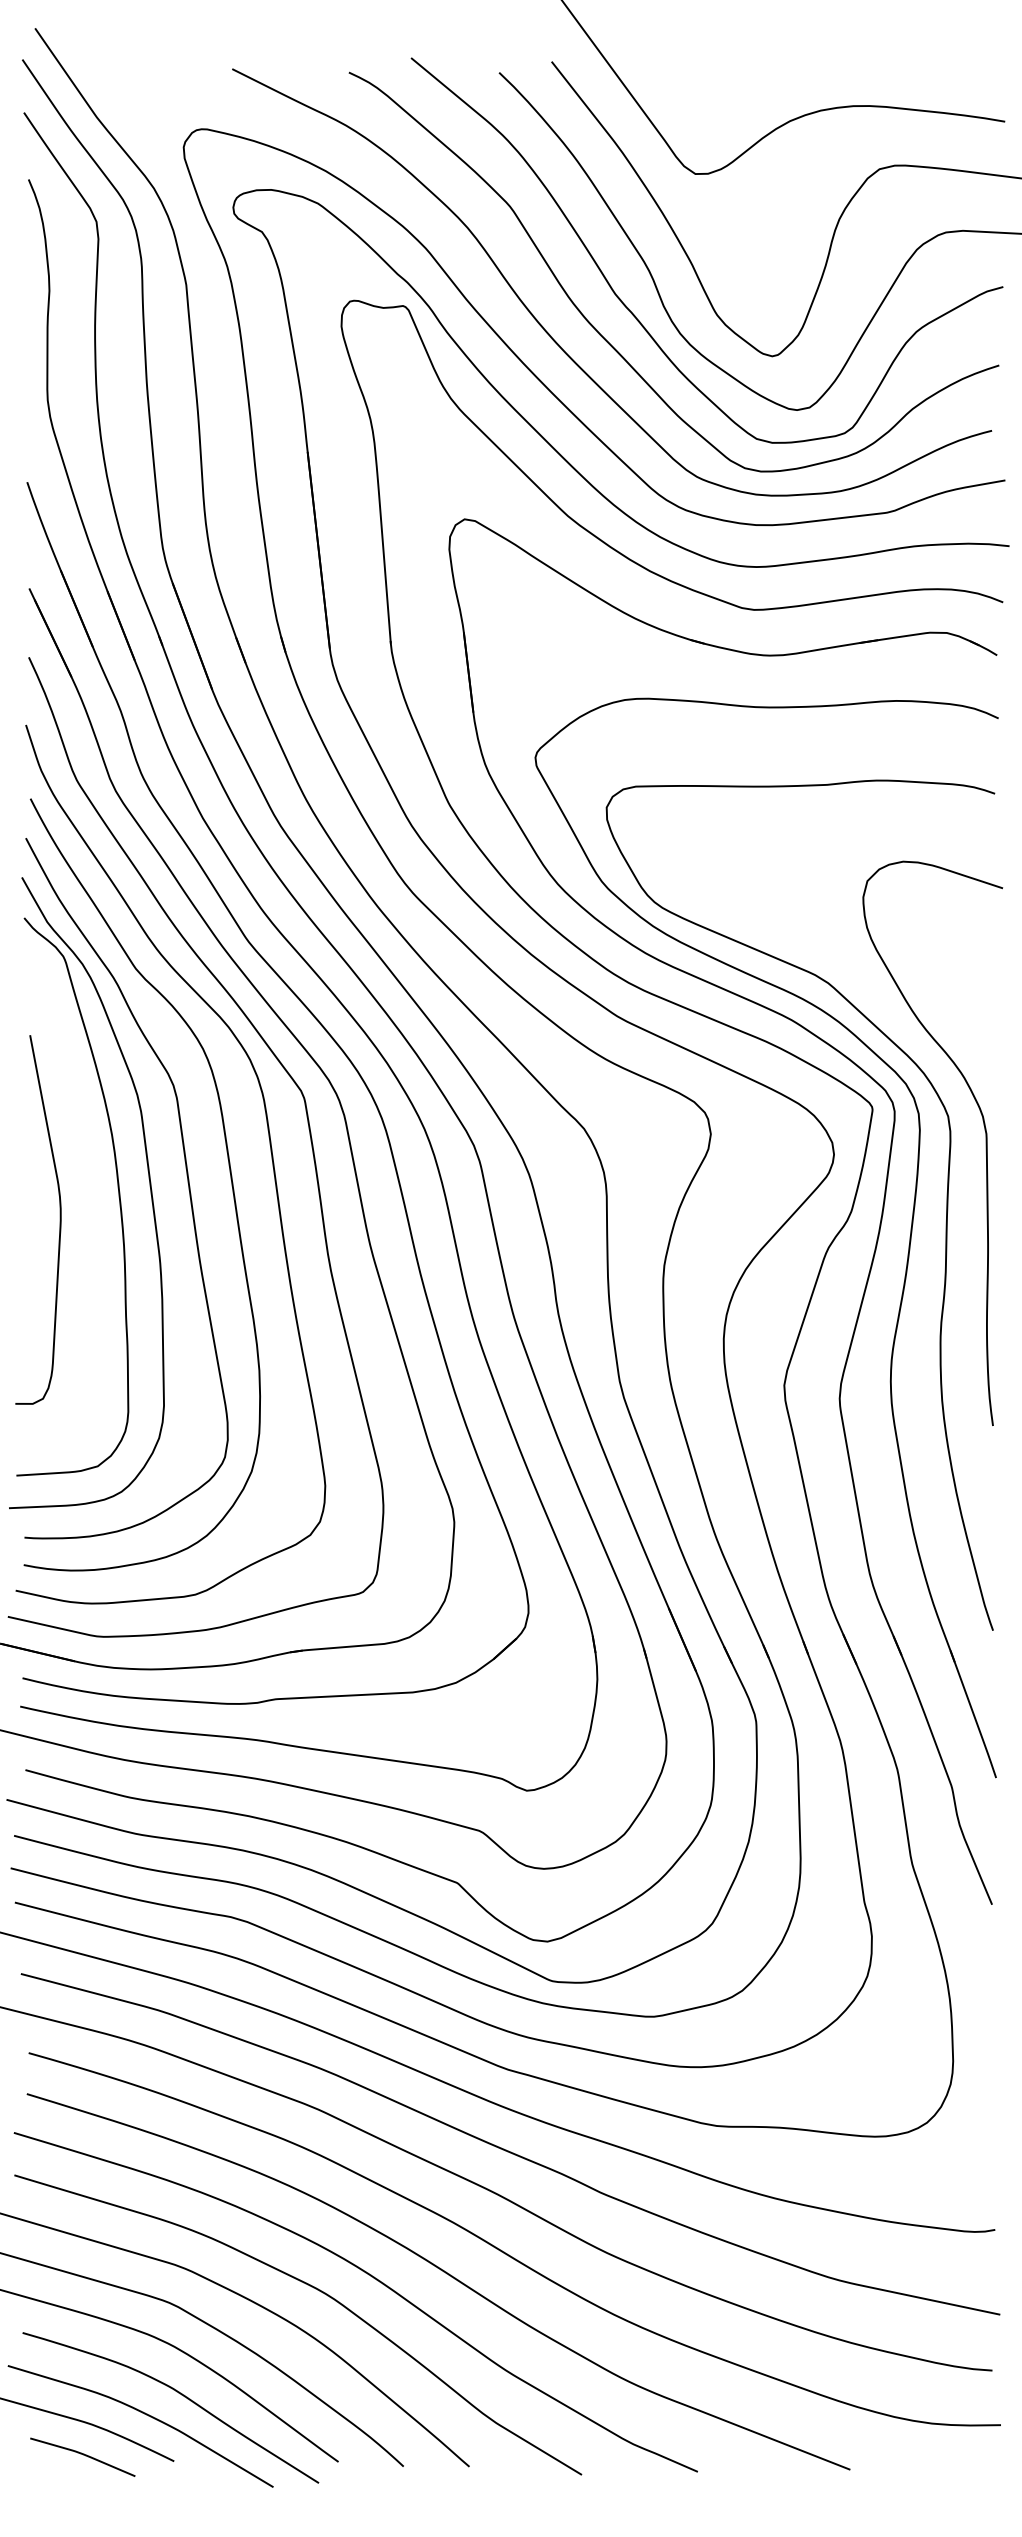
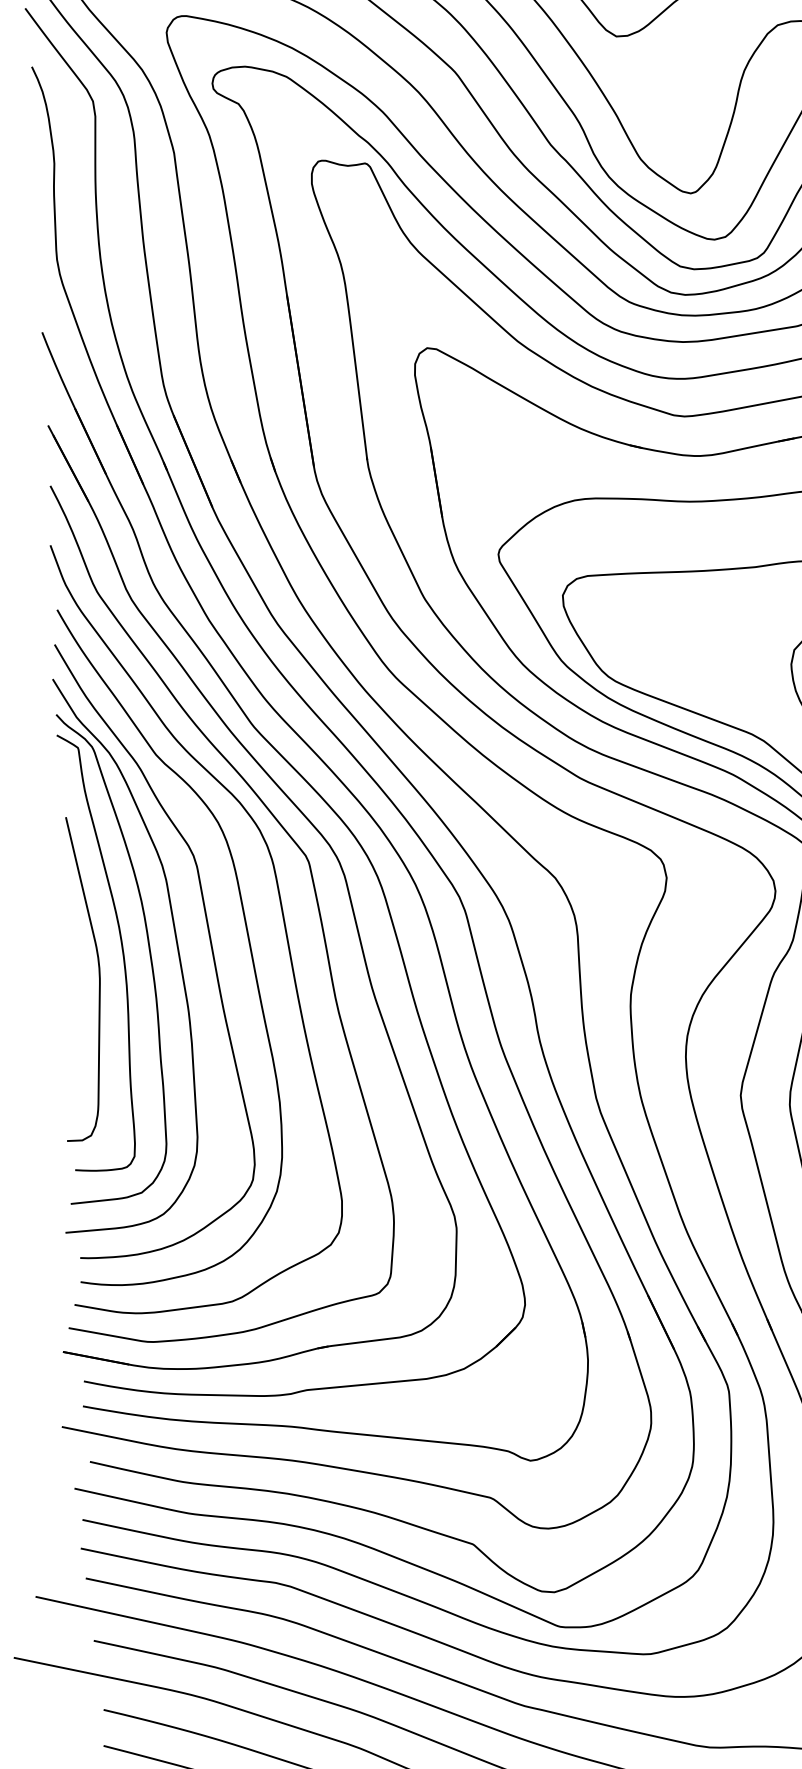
curve: (86, 1183) -> (121, 945), added

